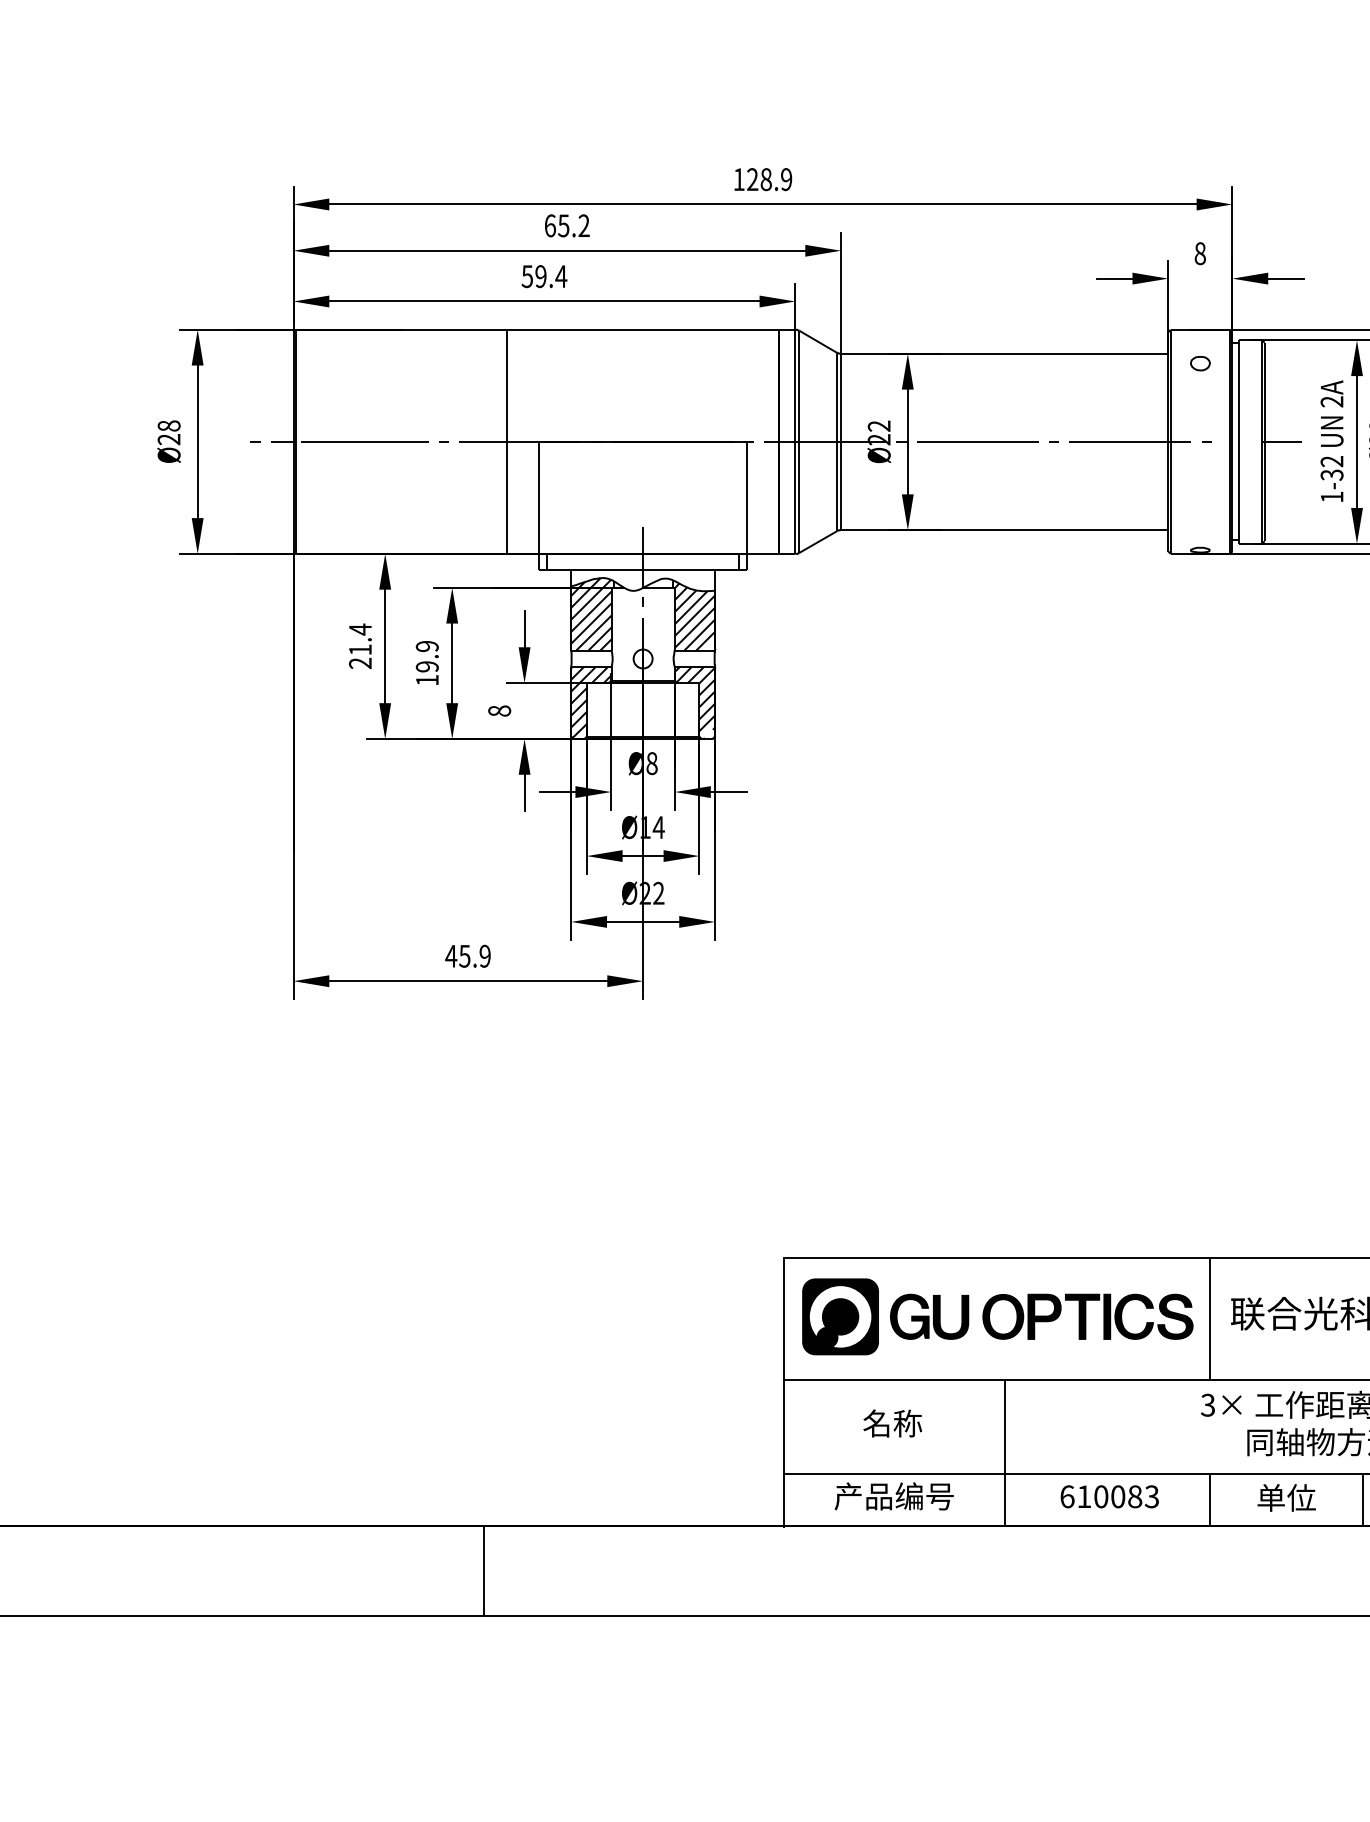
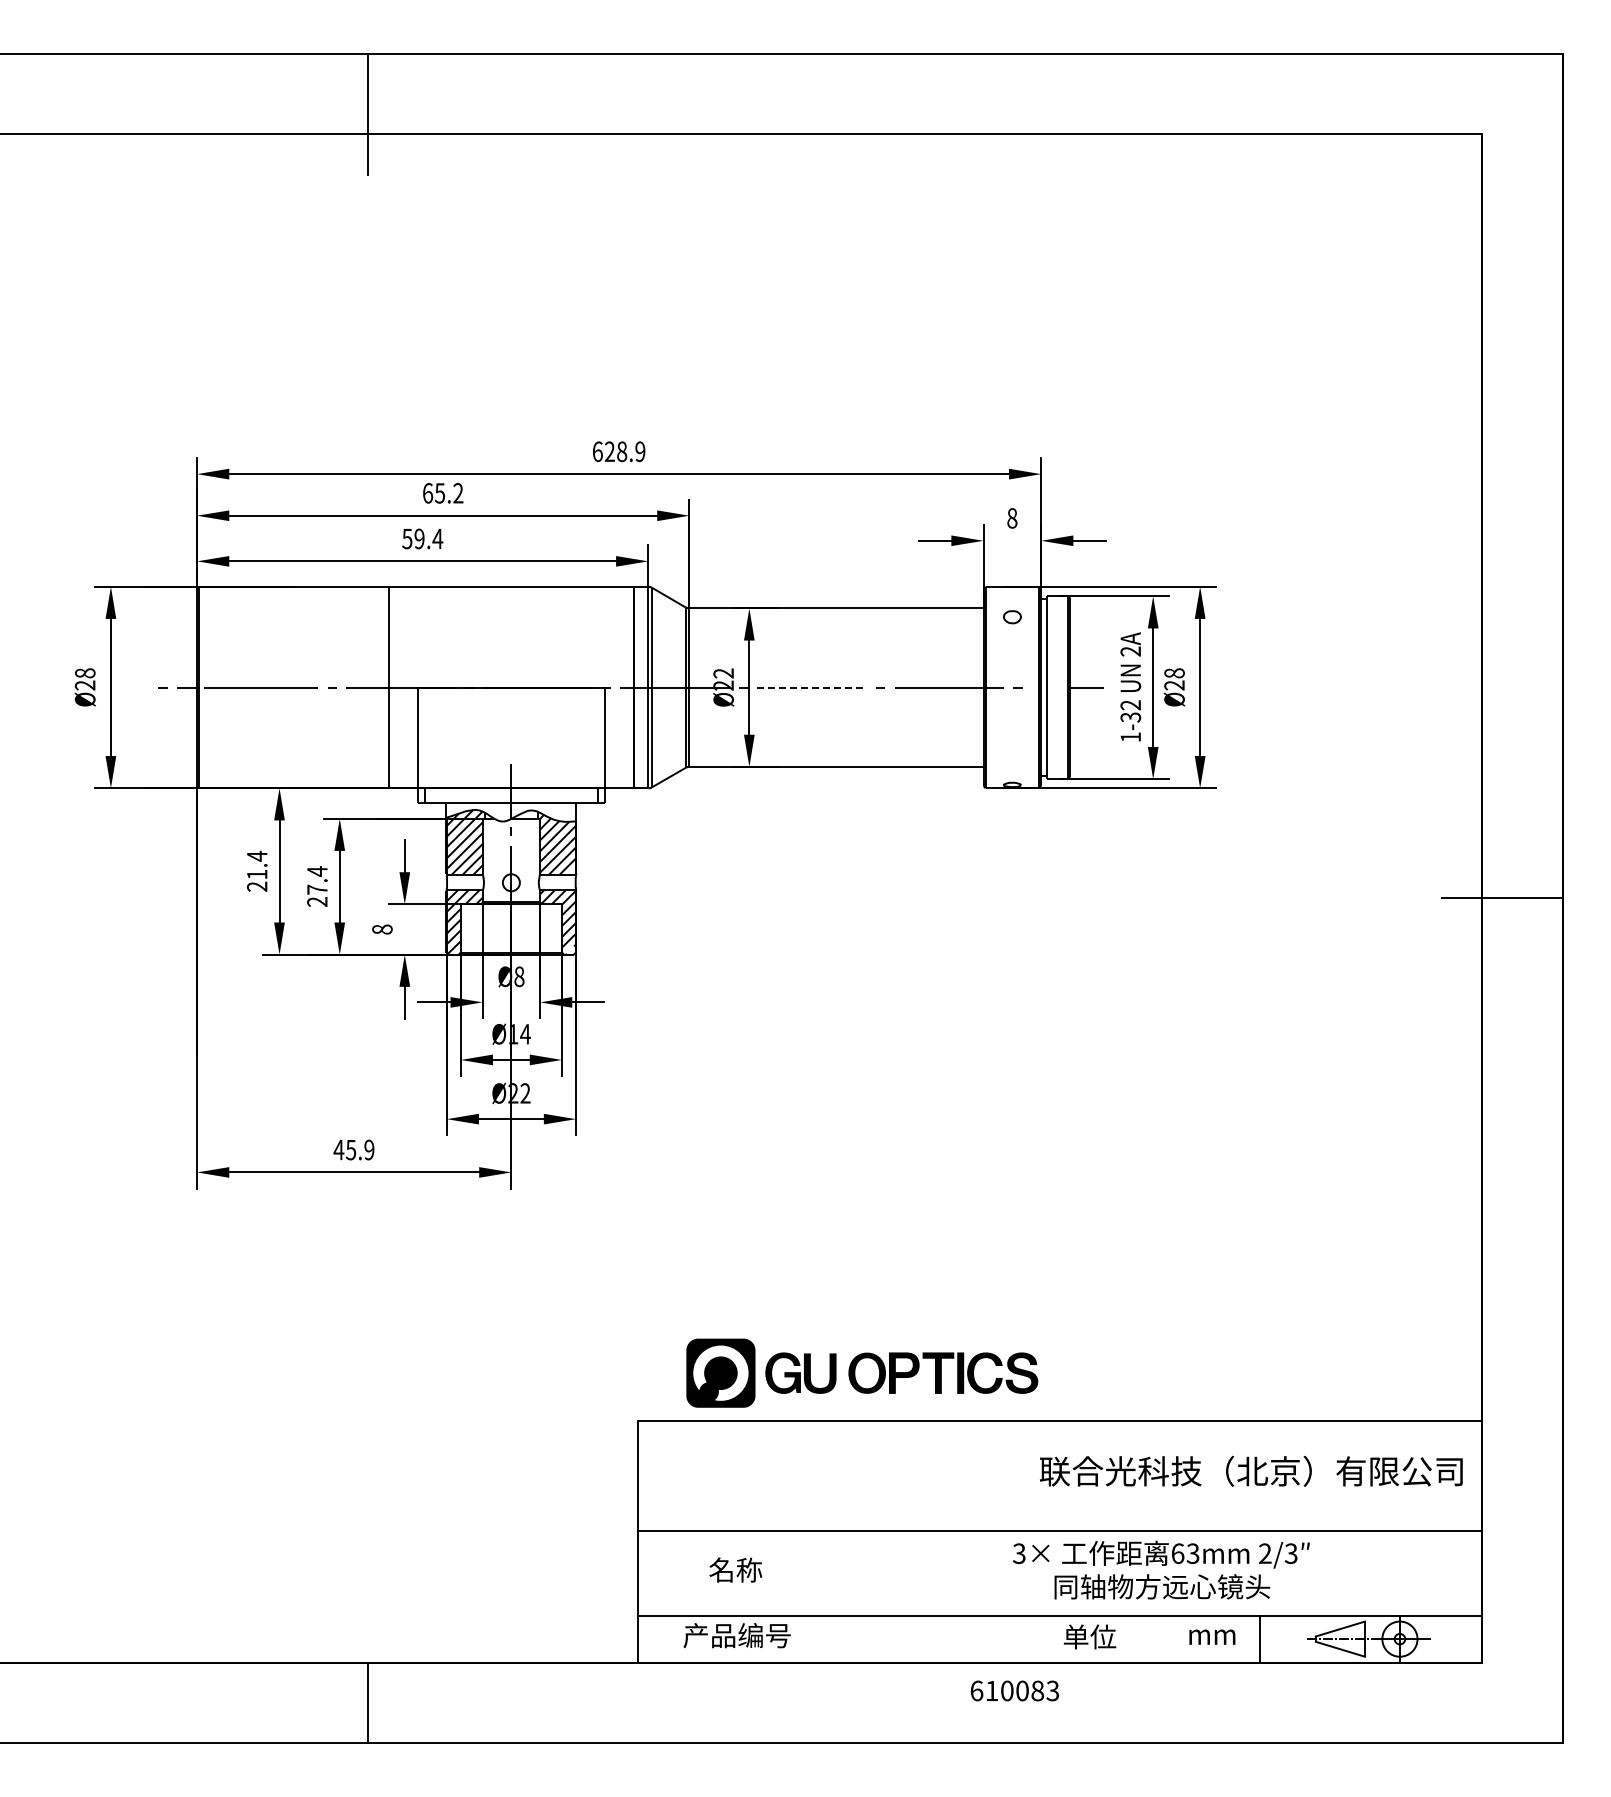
text: (738, 179) -> (597, 451), 128.9 -> 628.9
line: (978, 441) -> (812, 687), solid -> dashed
text: (427, 663) -> (317, 886), 19.9 -> 27.4
part: (998, 1316) -> (862, 1372), moved
line: (1209, 1318) -> (1020, 1475), removed
line: (1004, 1452) -> (836, 1596), removed
text: (1109, 1496) -> (1014, 1690), moved
line: (1209, 1499) -> (1020, 1638), removed
line: (1362, 1499) -> (1158, 1638), removed

